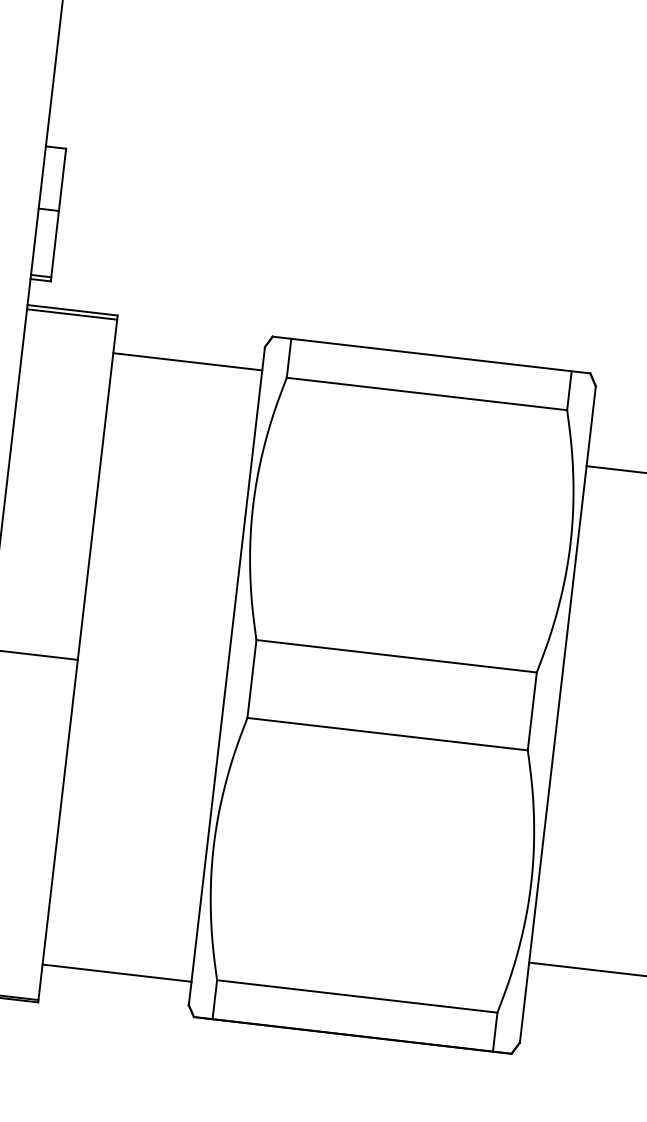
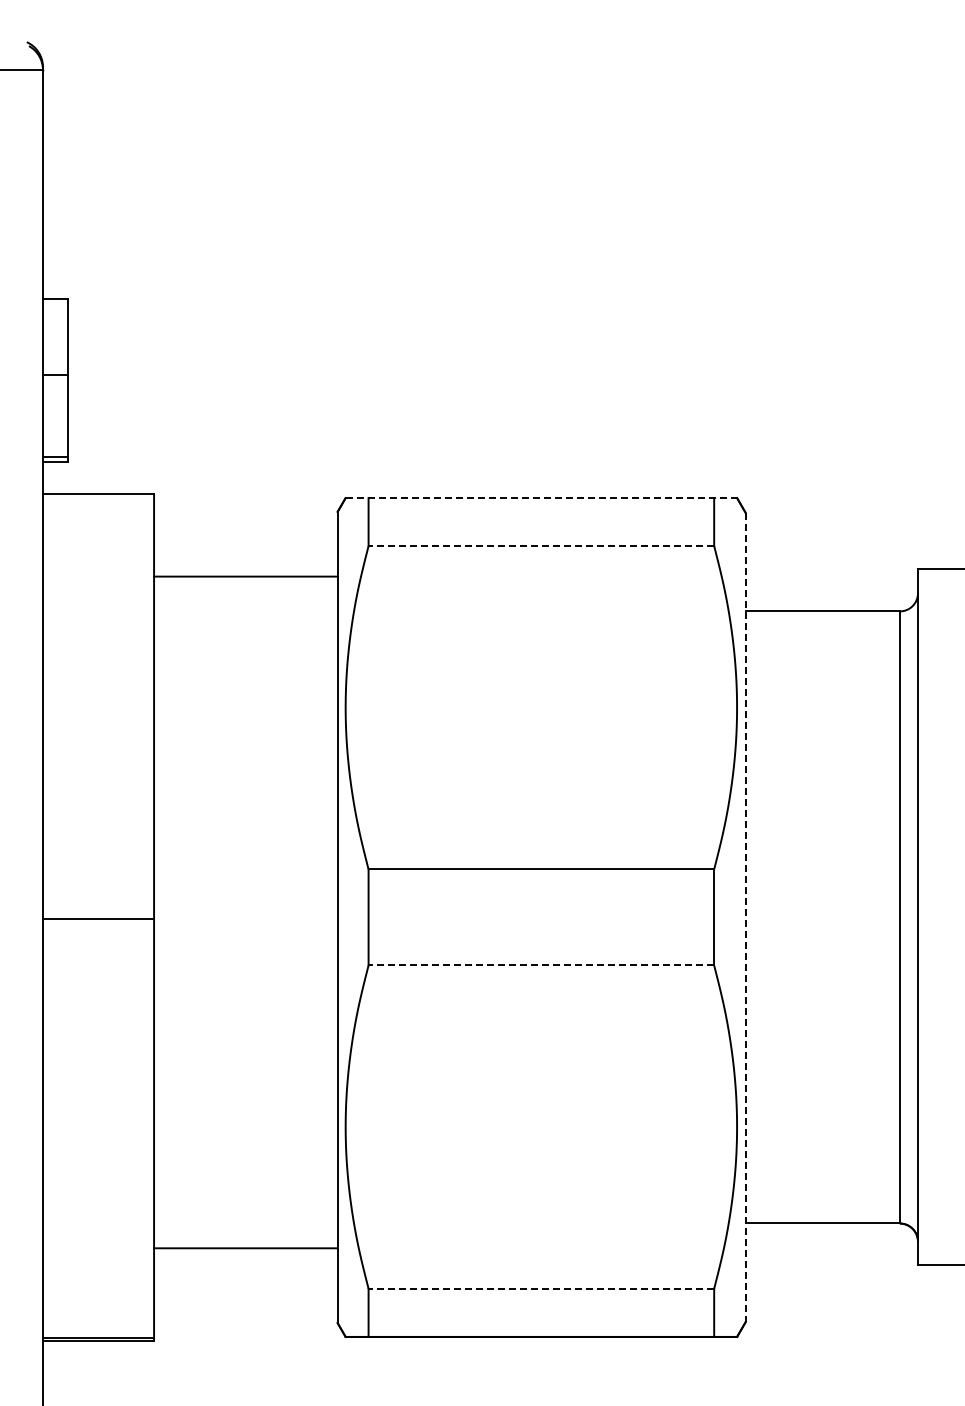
line: (72, 314) -> (98, 499), removed
line: (431, 355) -> (541, 498), solid -> dashed
line: (187, 361) -> (245, 576), moved
line: (427, 394) -> (541, 546), solid -> dashed
line: (557, 714) -> (745, 917), solid -> dashed
line: (387, 734) -> (541, 965), solid -> dashed
line: (116, 973) -> (245, 1248), moved
line: (357, 996) -> (541, 1288), solid -> dashed

